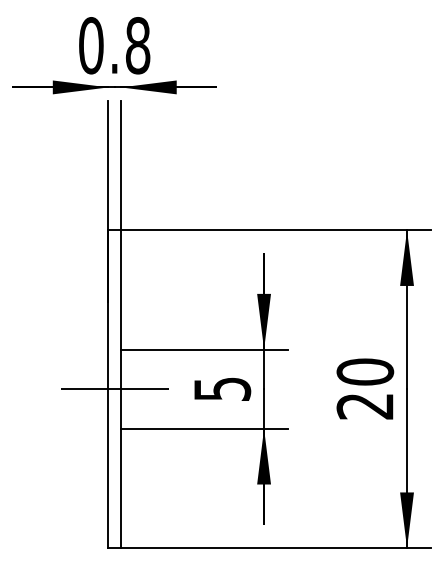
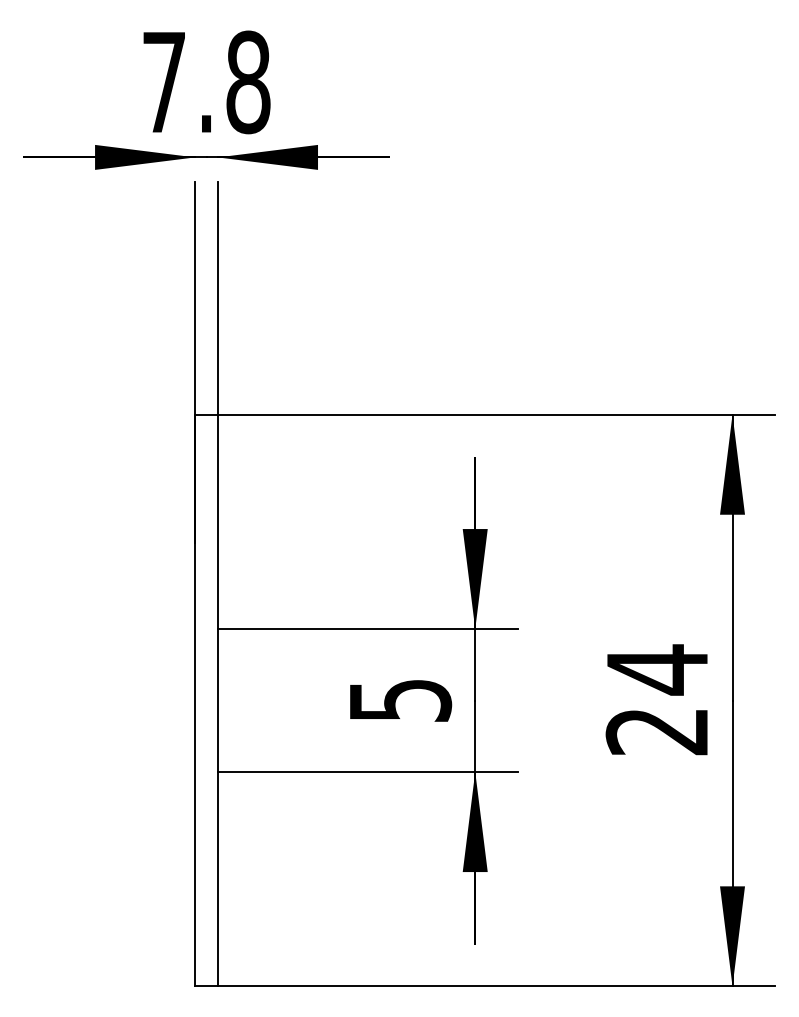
text: (91, 45) -> (164, 81), 0.8 -> 7.8
text: (365, 372) -> (657, 670), 20 -> 24
line: (114, 389) -> (206, 701), removed

